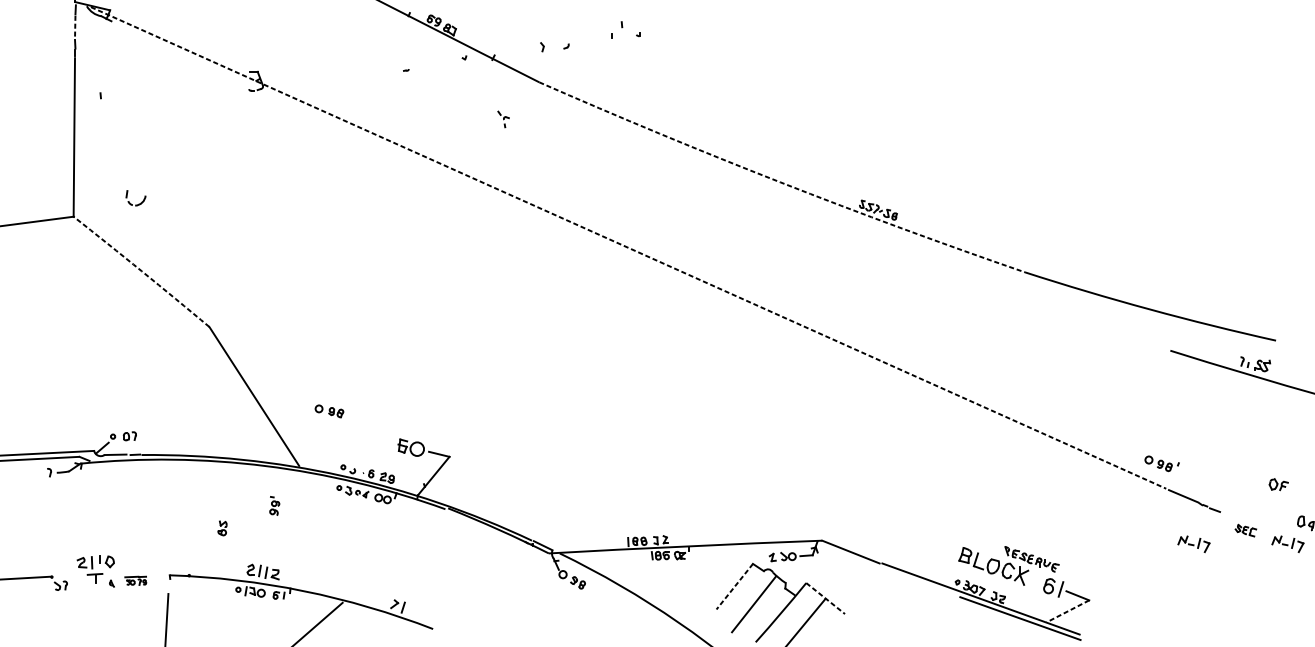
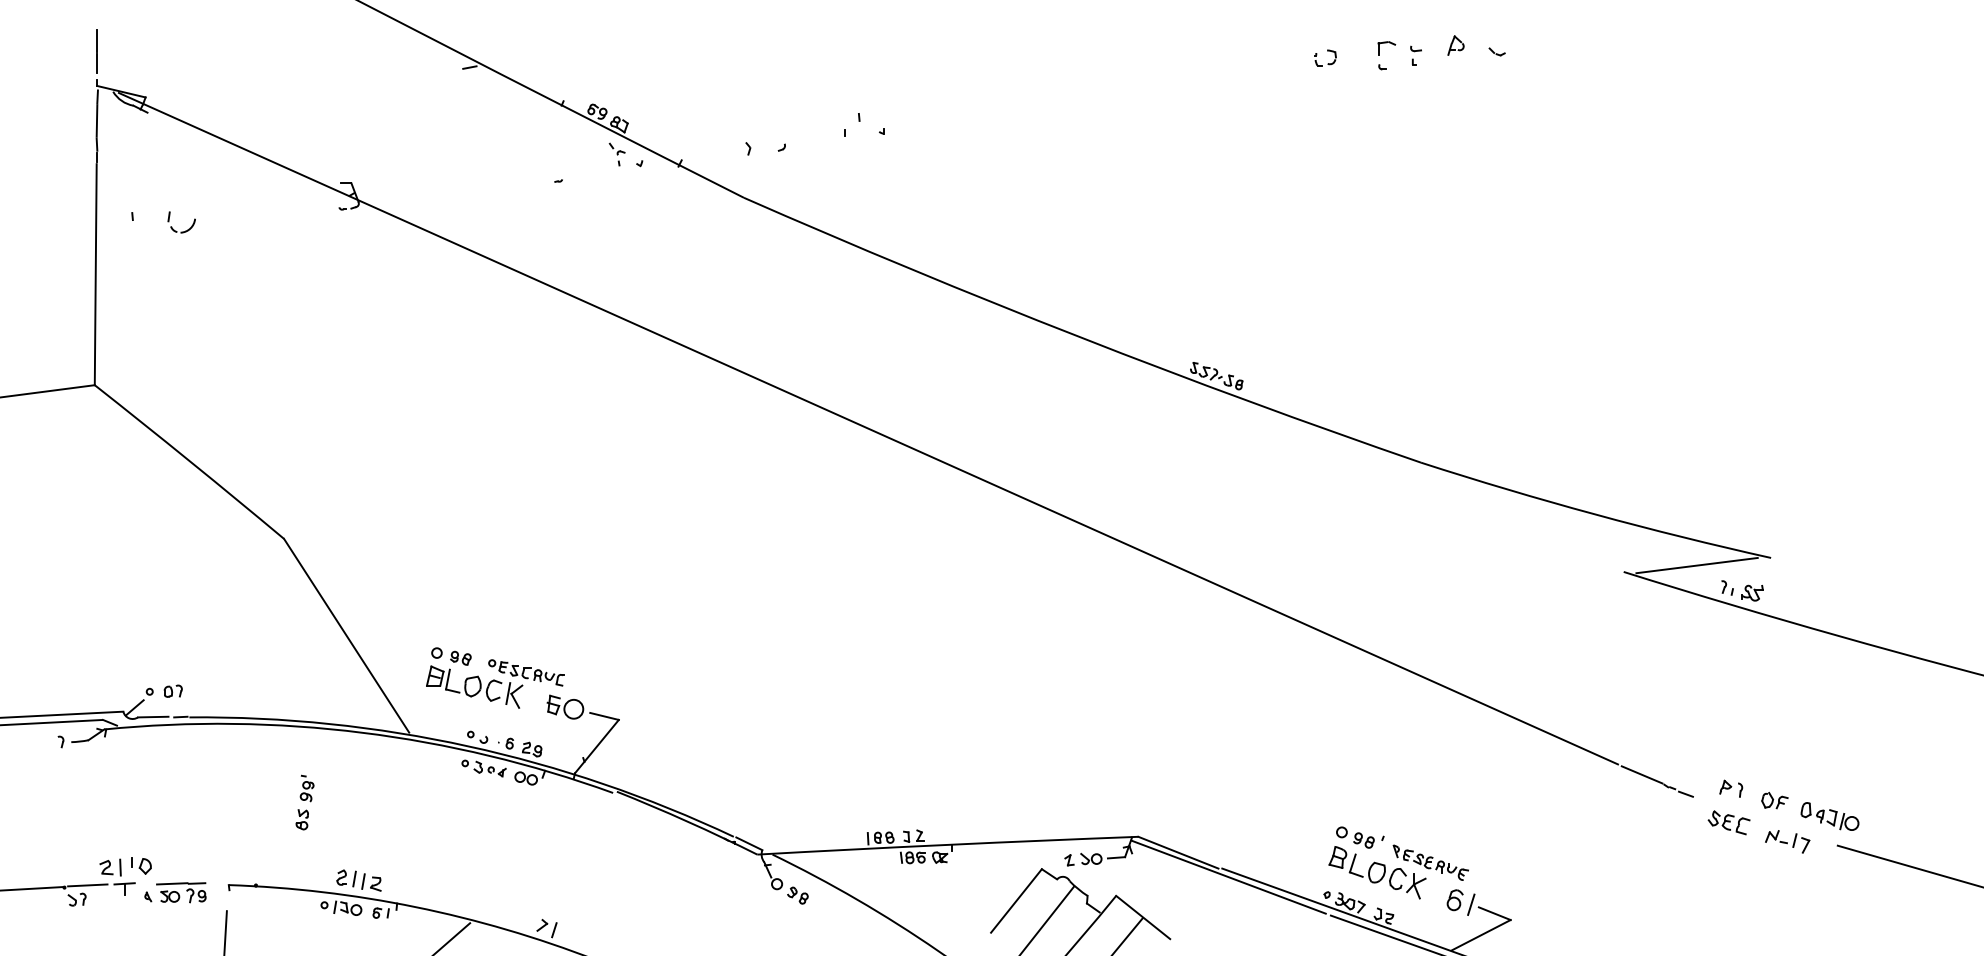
line: (75, 26) -> (97, 120), dashed -> solid
part: (503, 119) -> (616, 154), moved
arc: (779, 182) -> (1079, 337), dashed -> solid
part: (138, 204) -> (185, 230), moved
line: (628, 247) -> (868, 428), dashed -> solid
arc: (142, 271) -> (190, 461), dashed -> solid
line: (1222, 346) -> (1696, 565), added
part: (361, 430) -> (495, 683), added
part: (1162, 463) -> (1360, 837), moved
part: (1278, 484) -> (1774, 800), moved
part: (274, 506) -> (306, 788), moved
part: (1247, 506) -> (1731, 788), added
part: (1245, 530) -> (1728, 822), size x1.43
part: (1193, 544) -> (1656, 841), removed
line: (886, 569) -> (1228, 876), added
line: (68, 575) -> (87, 885), added
part: (135, 580) -> (181, 892), size x1.67
line: (734, 586) -> (1016, 900), dashed -> solid
line: (825, 598) -> (1143, 917), dashed -> solid
line: (1067, 611) -> (1480, 935), dashed -> solid

